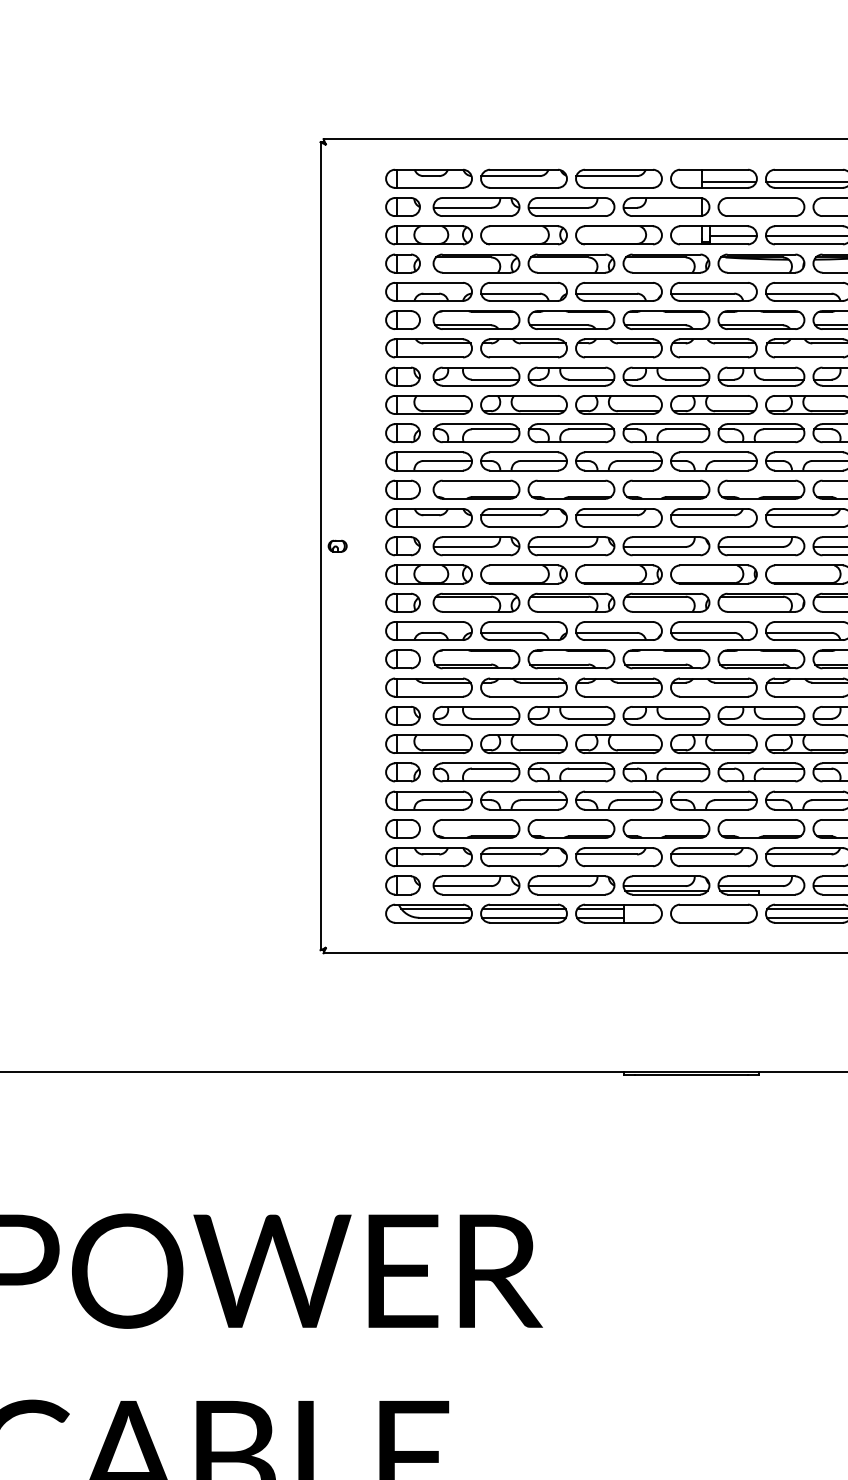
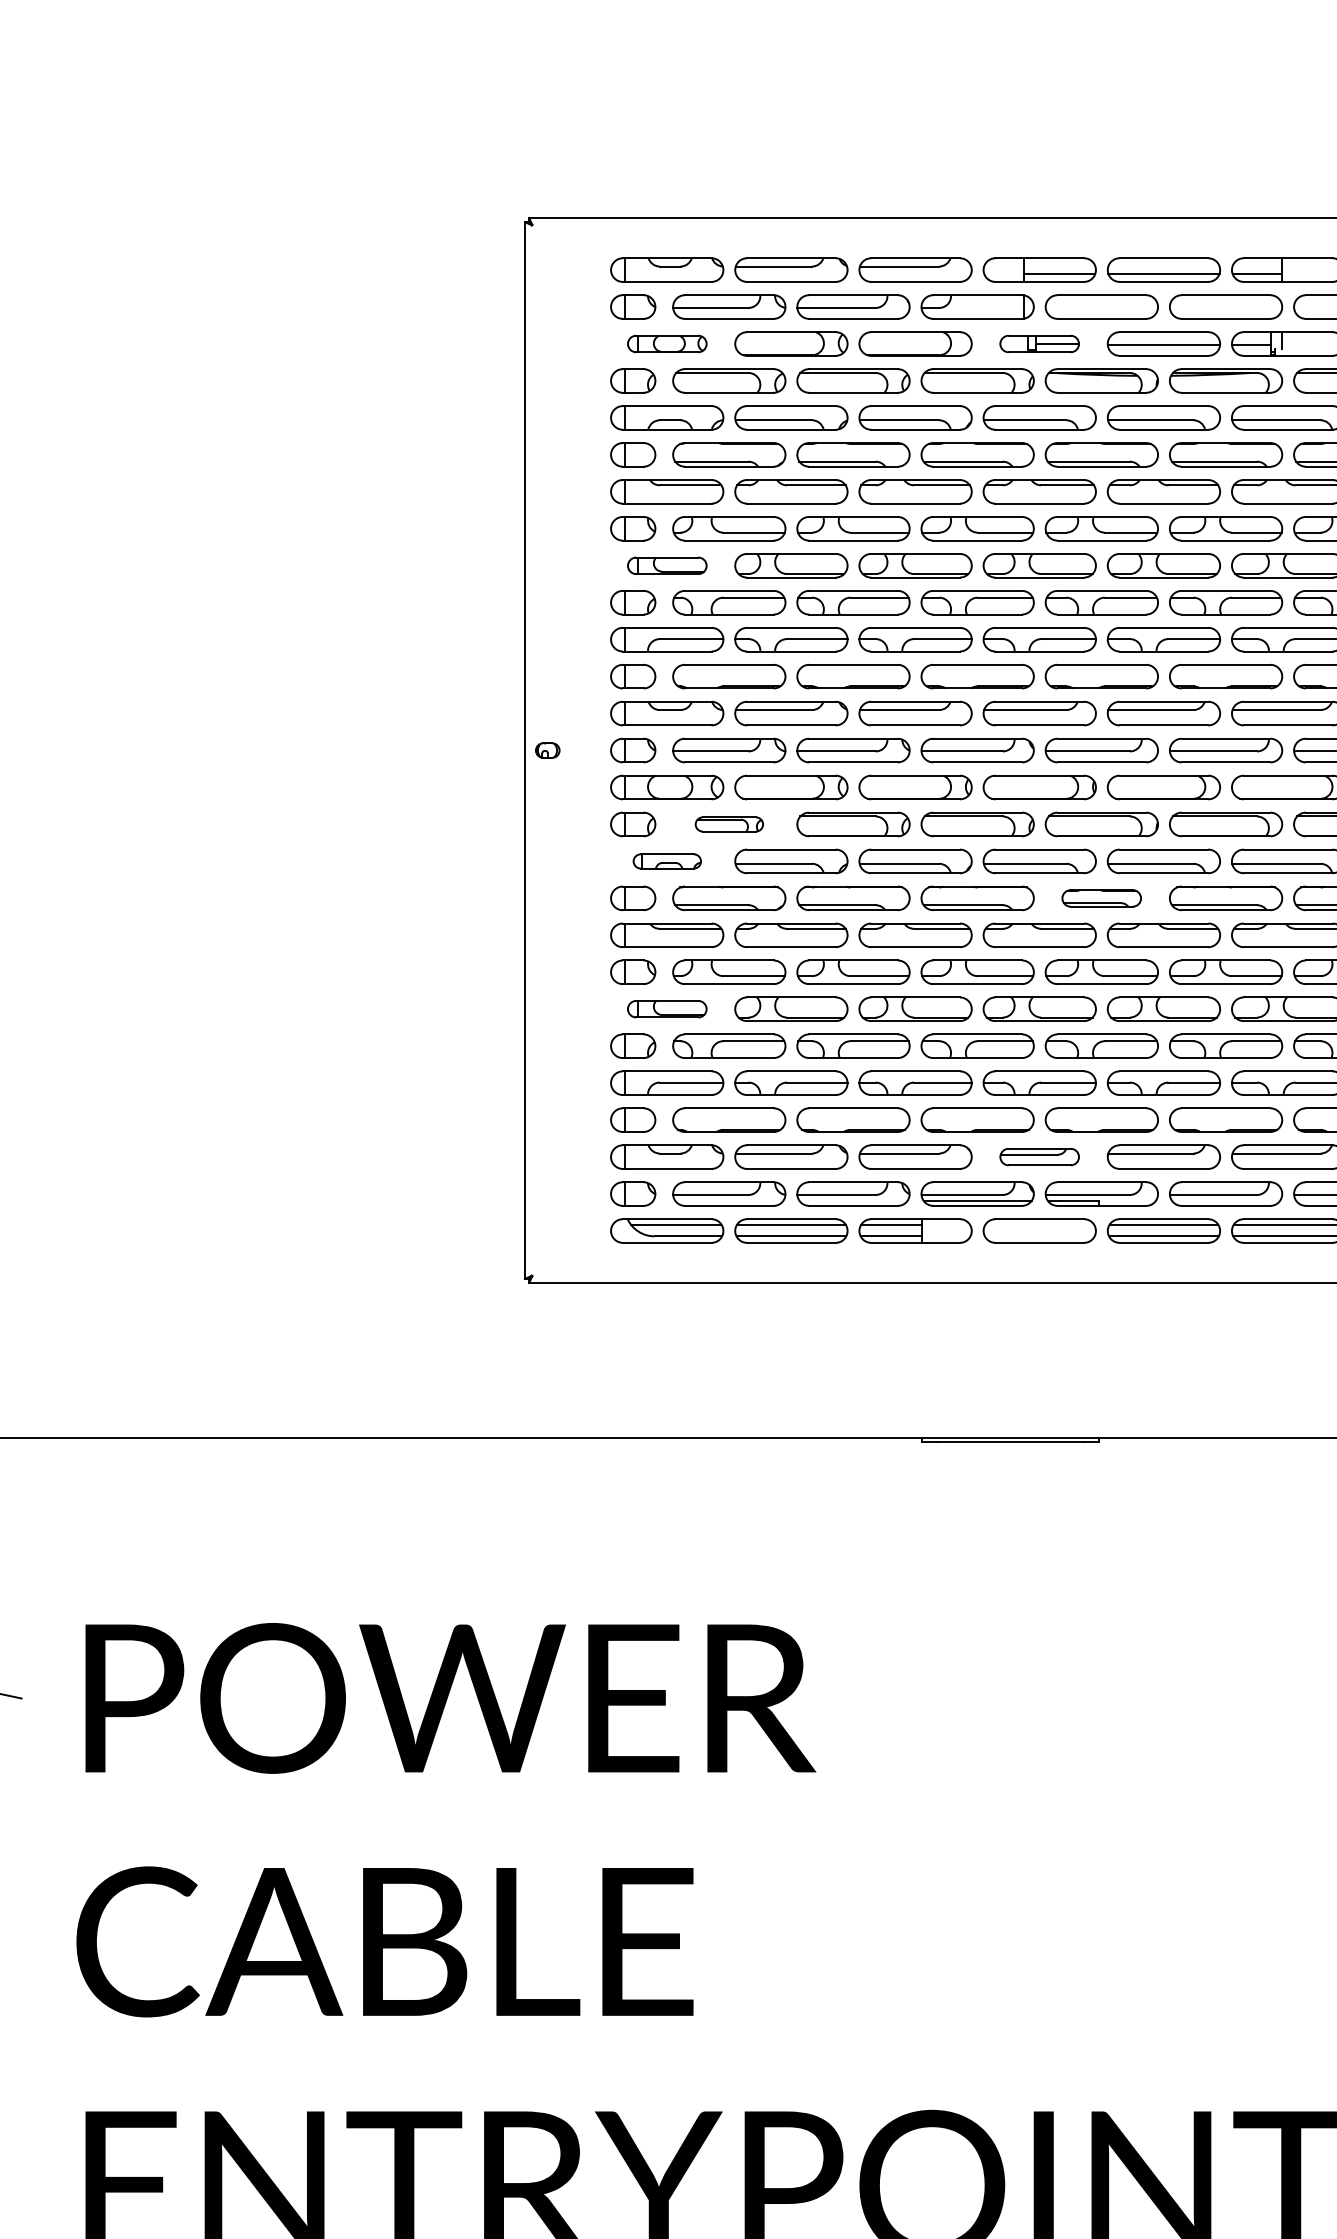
part: (429, 234) -> (667, 343), size x0.7
part: (713, 234) -> (1039, 343), size x0.7
part: (429, 404) -> (667, 565), size x0.7
part: (476, 602) -> (729, 824), size x0.6
part: (429, 631) -> (667, 861), size x0.6
part: (761, 659) -> (1101, 898), size x0.7
part: (429, 743) -> (667, 1008), size x0.7
part: (713, 856) -> (1039, 1156), size x0.7

